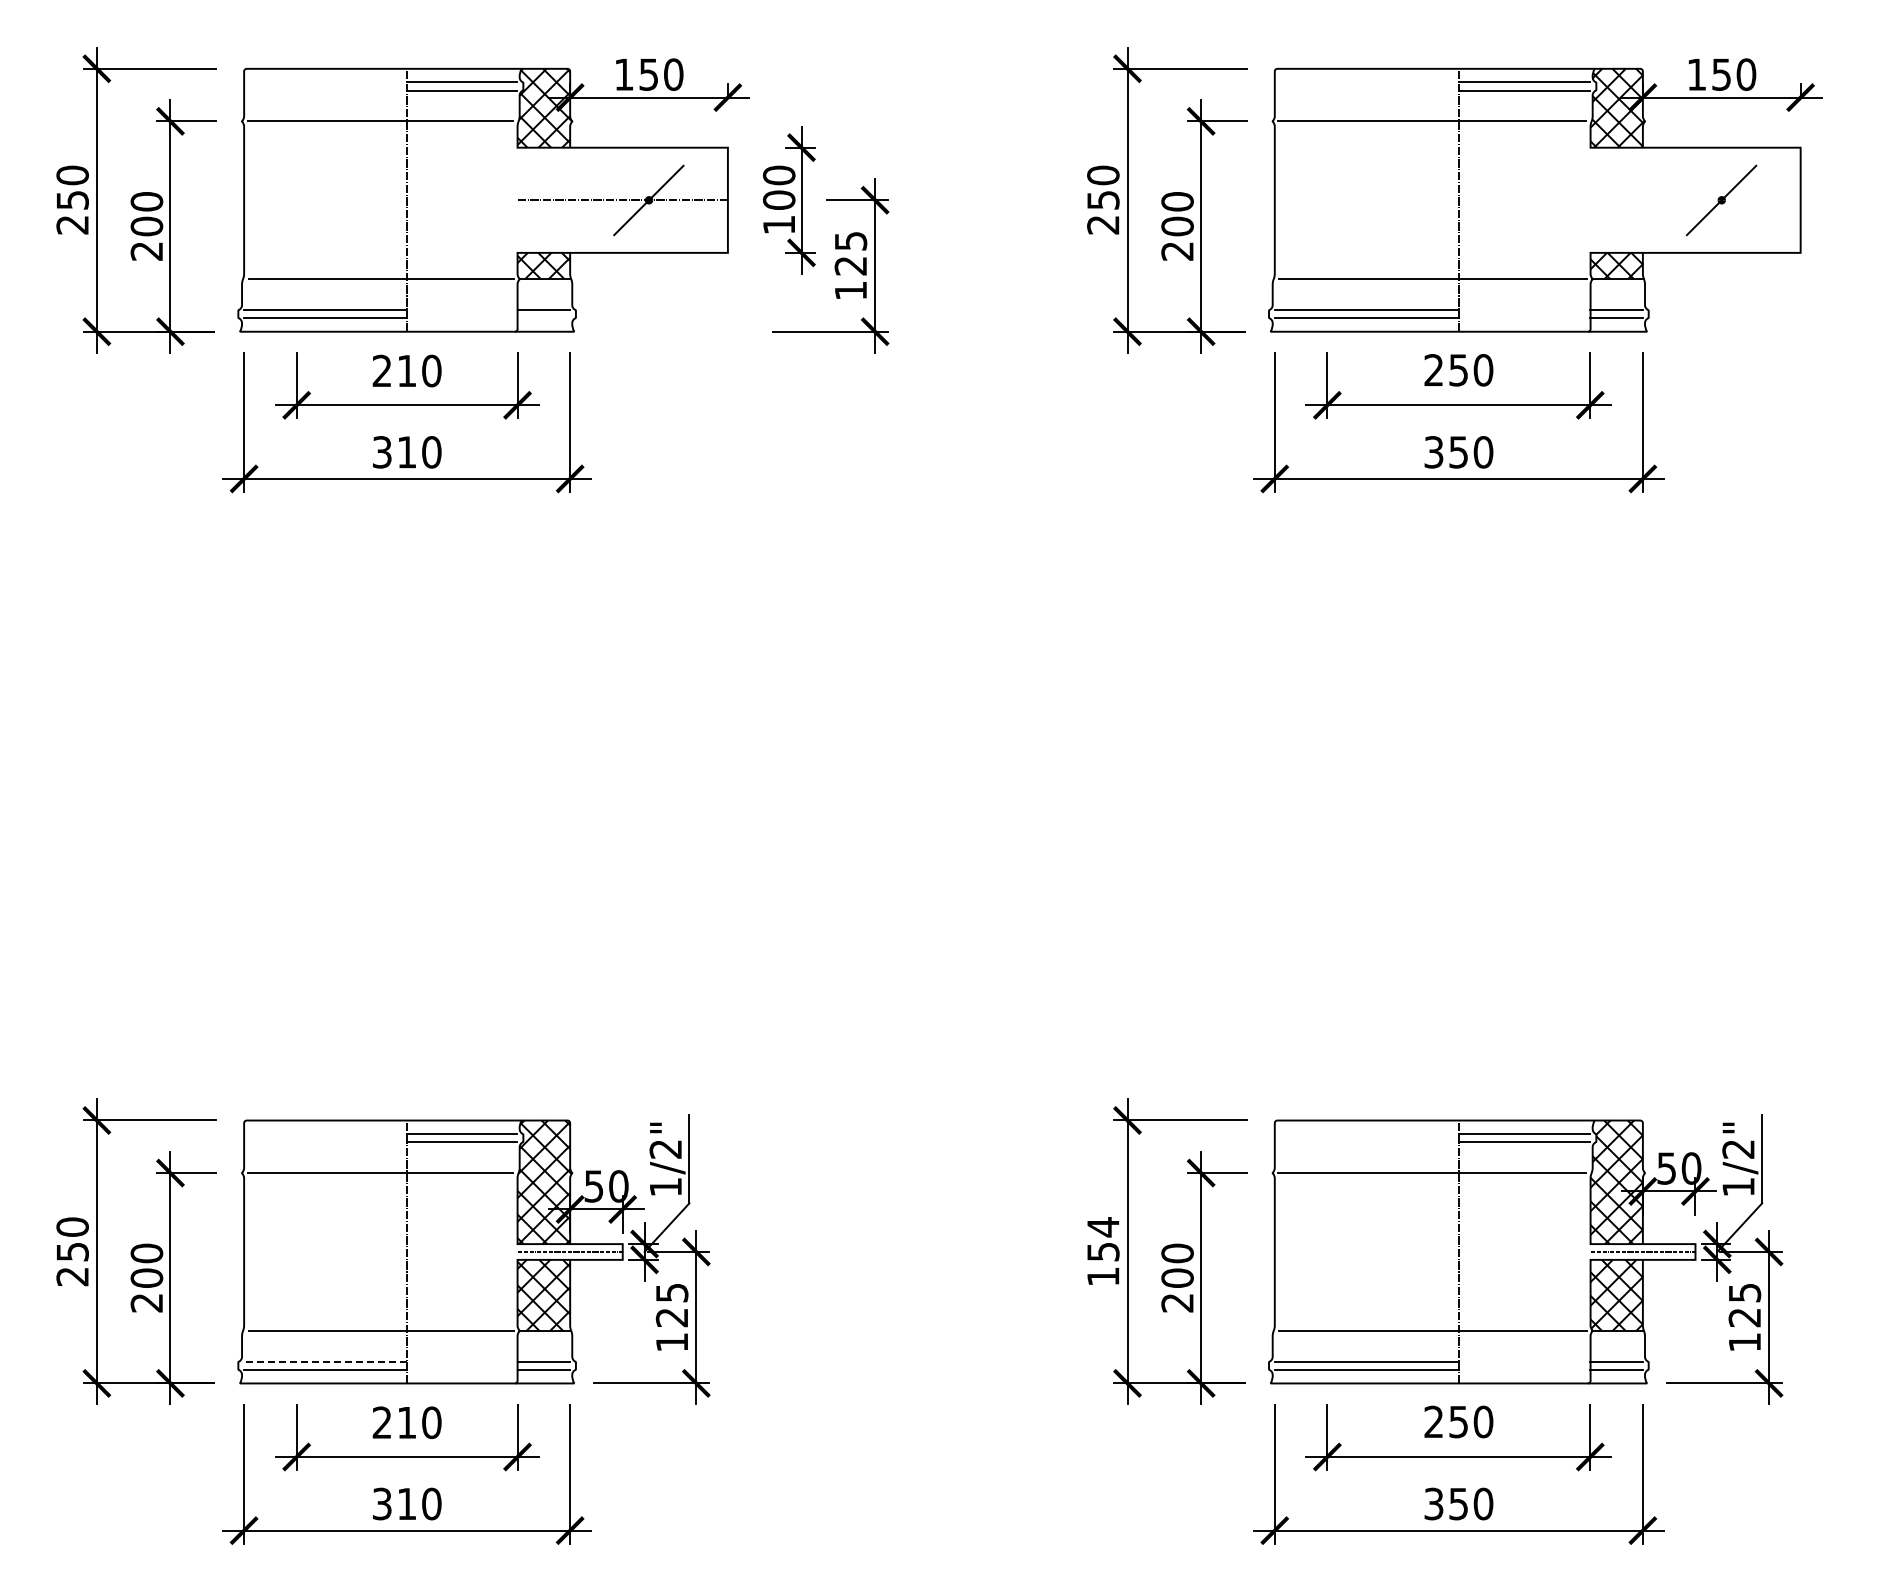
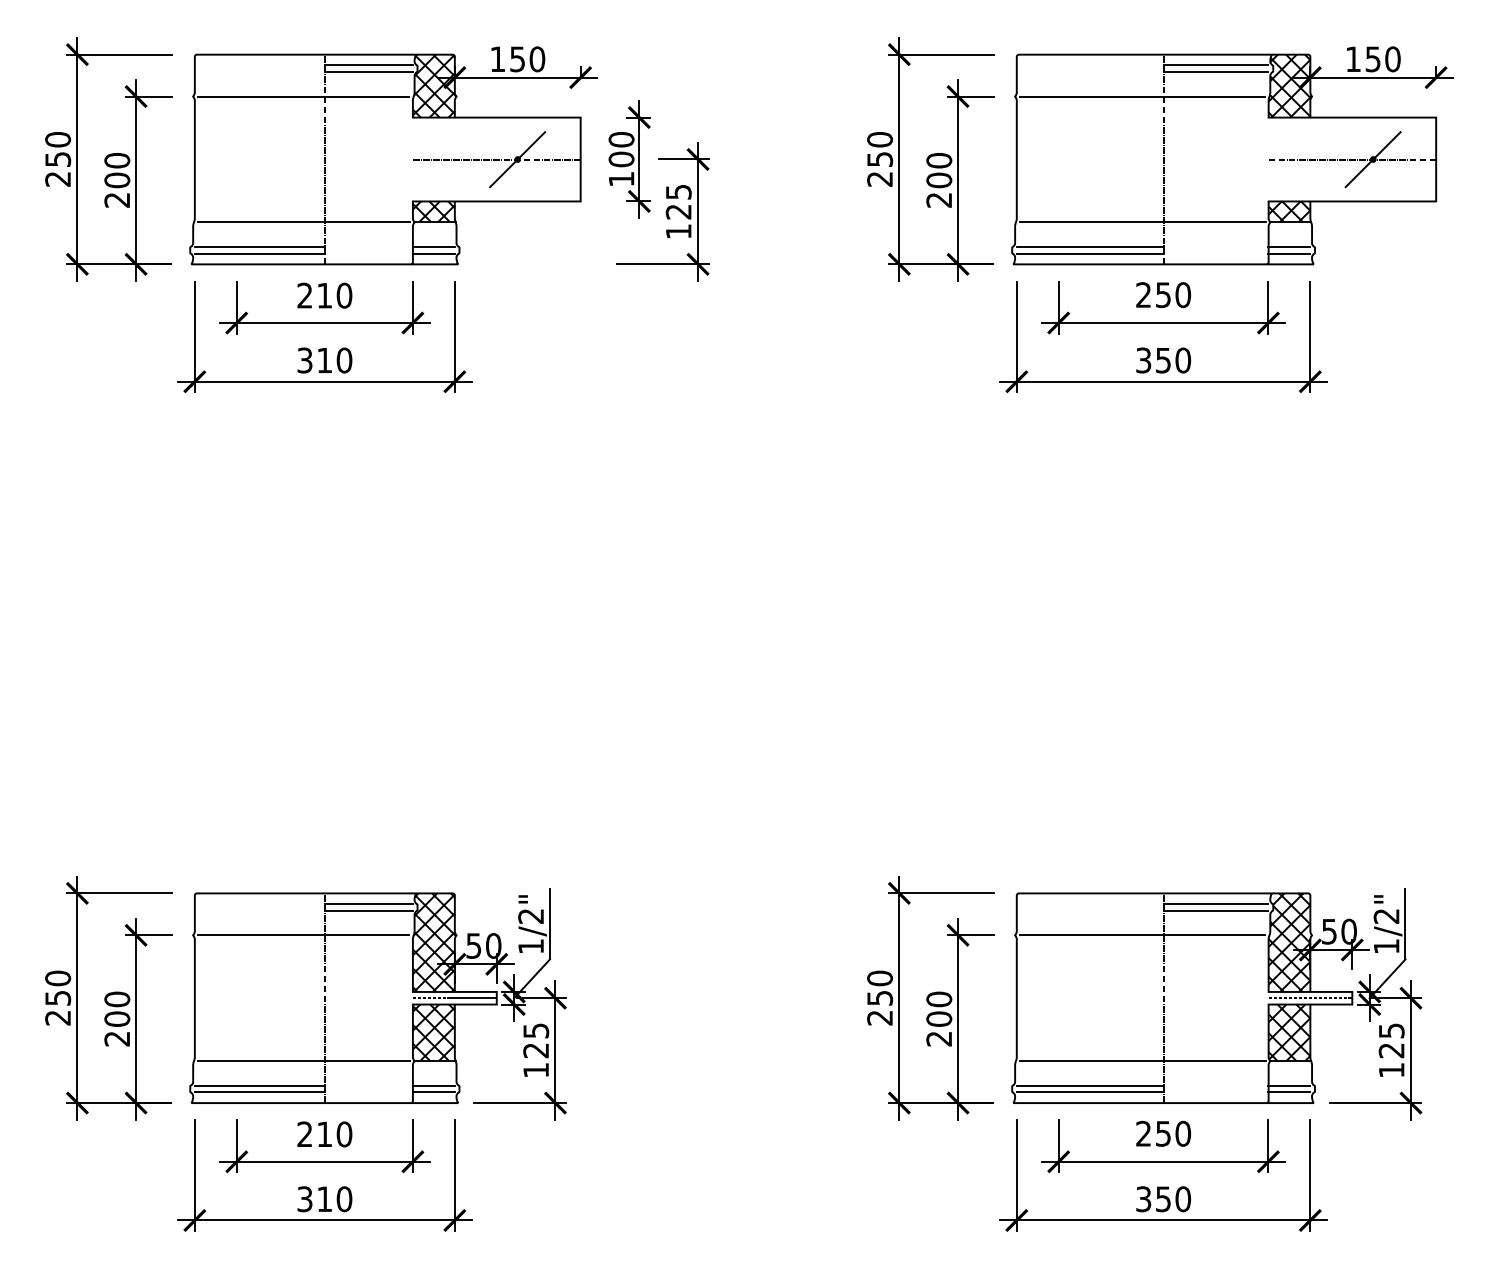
line: (1695, 200) -> (1352, 159), added
line: (543, 318) -> (433, 253), added
text: (1103, 1251) -> (880, 997), 154 -> 250
line: (325, 1361) -> (259, 1085), dashed -> solid

